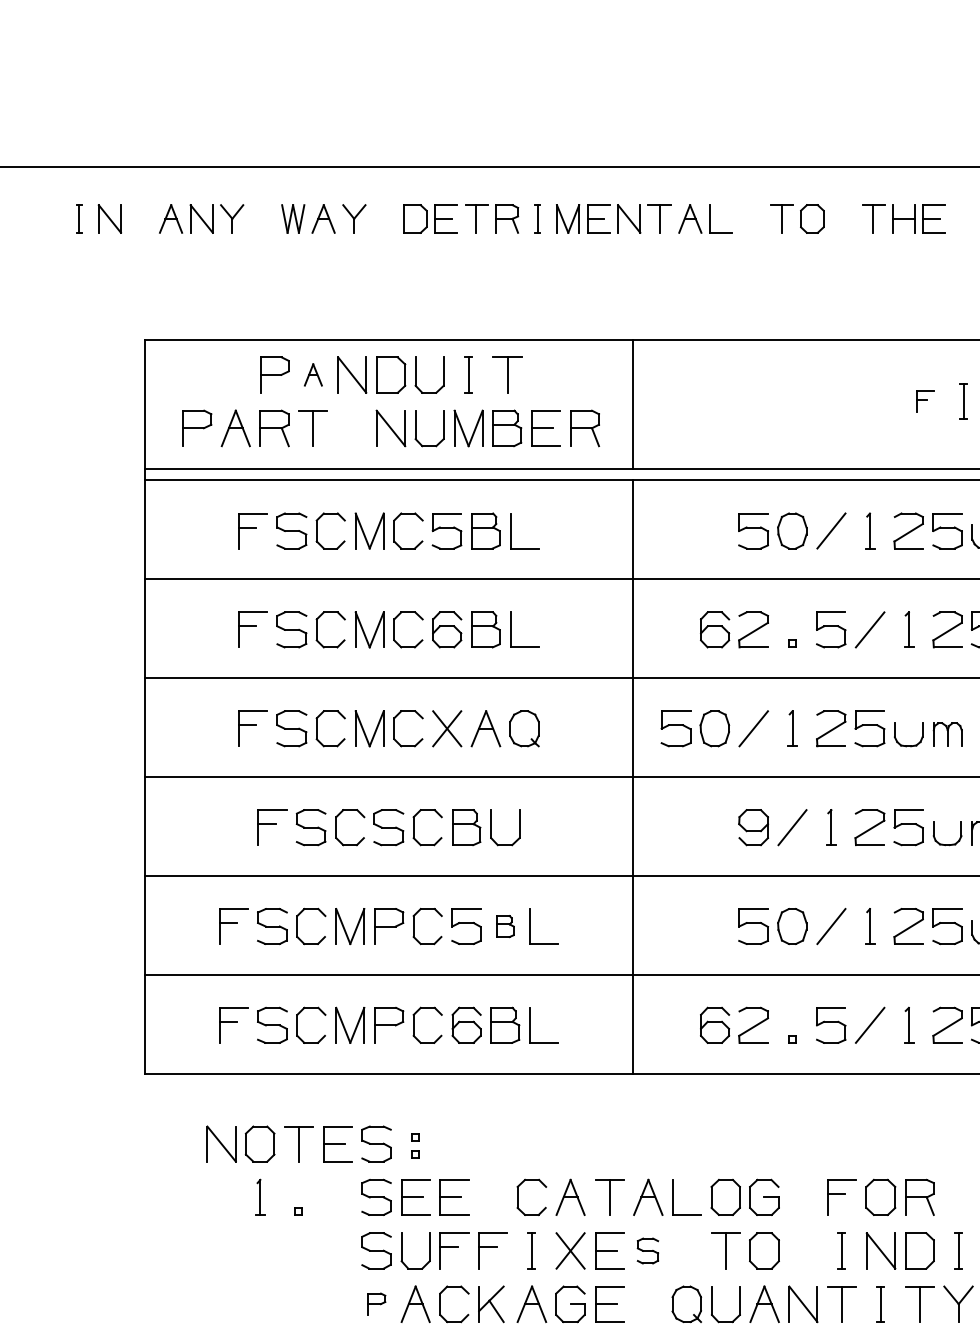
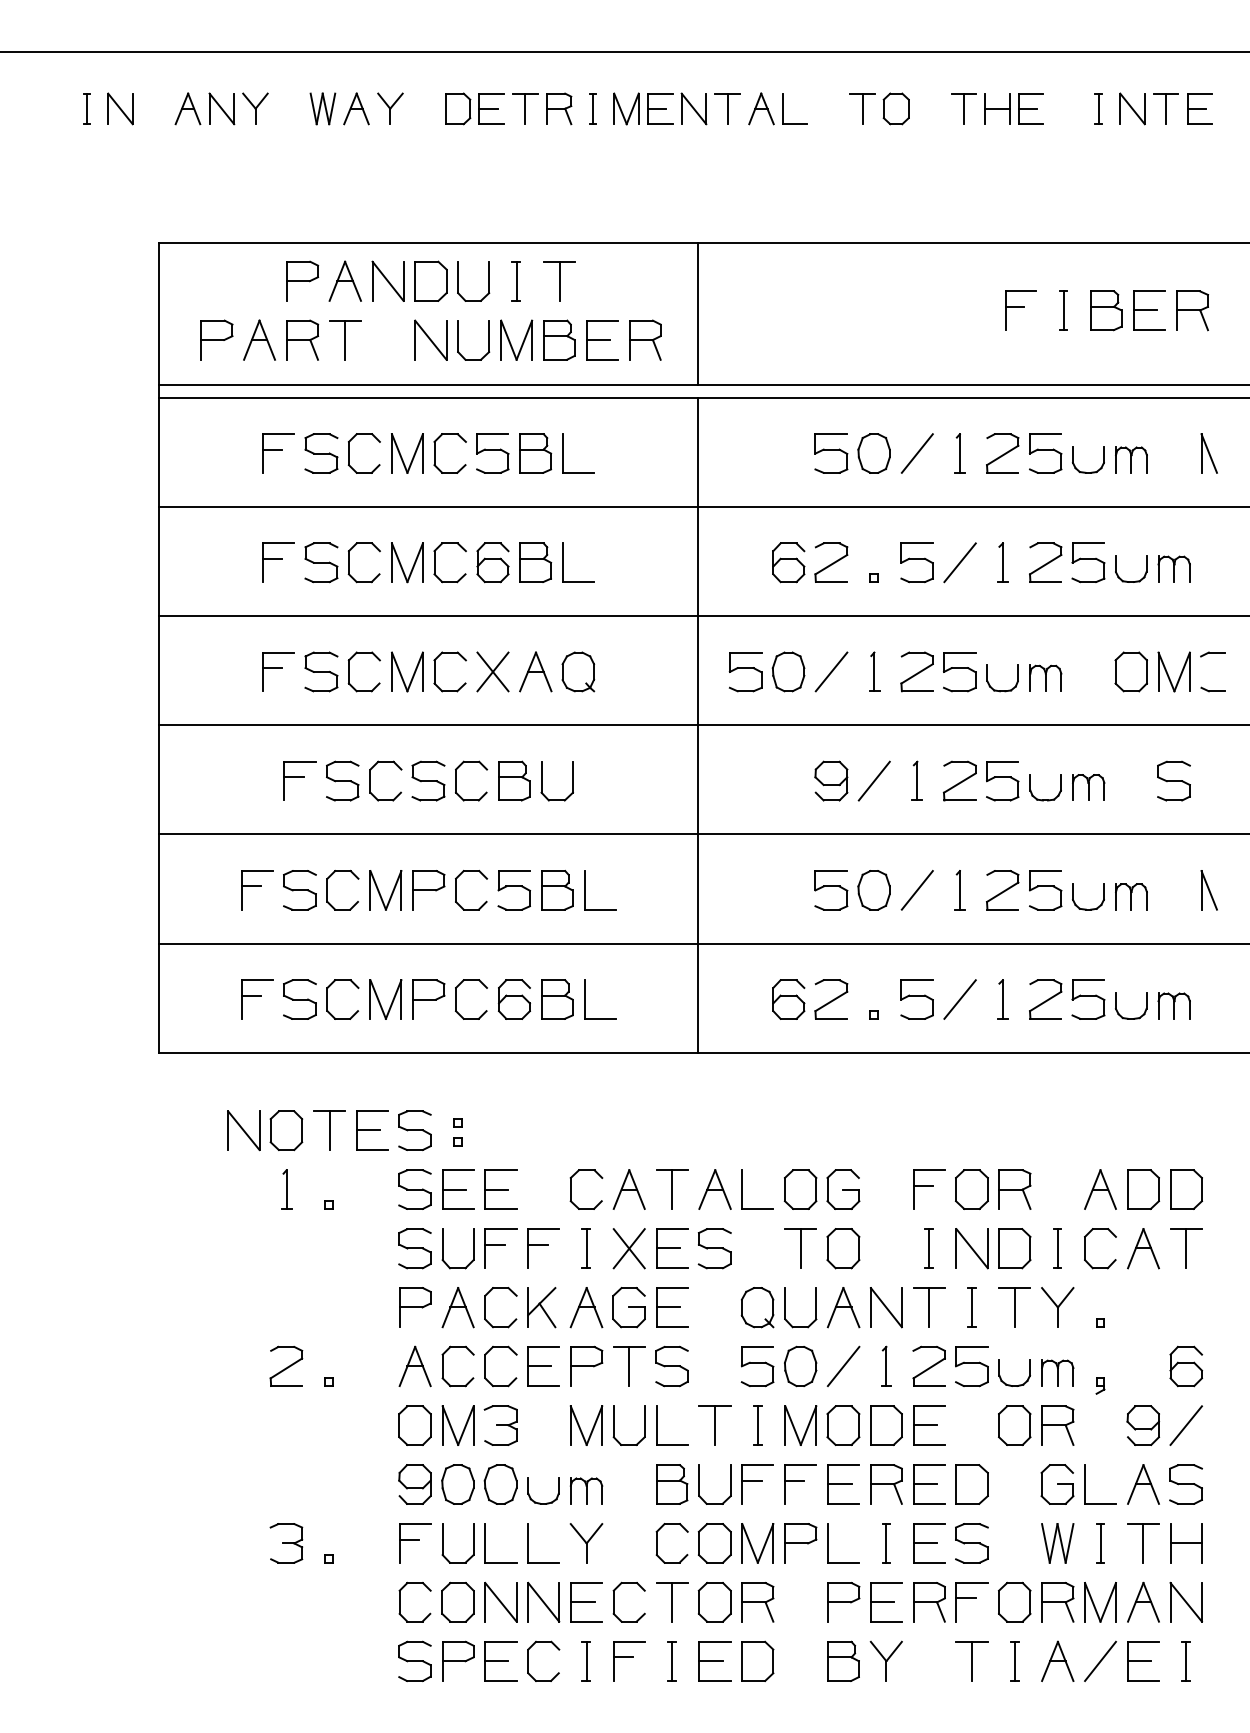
part: (312, 374) -> (344, 280), size x1.67
part: (924, 401) -> (1020, 310), size x1.67
part: (505, 926) -> (557, 890), size x1.67
part: (647, 1250) -> (714, 1248), size x1.43
part: (377, 1304) -> (415, 1307), size x1.67

